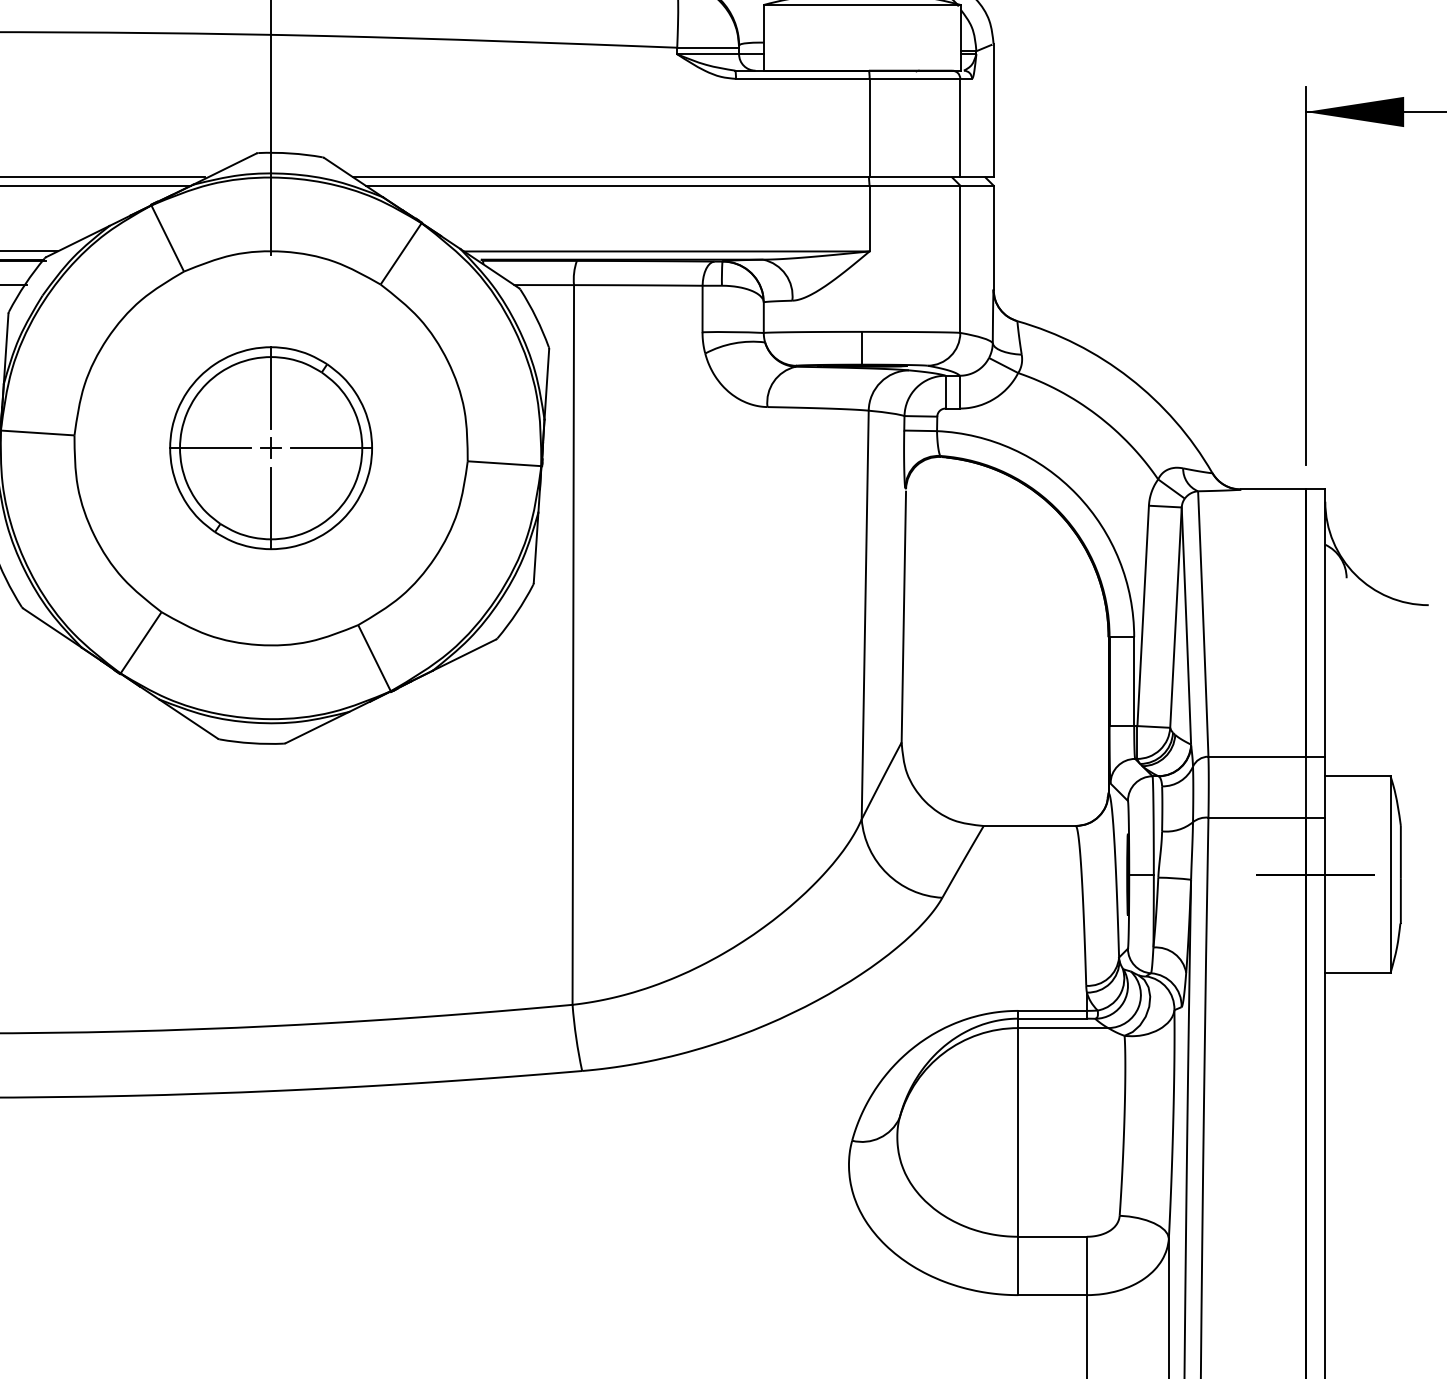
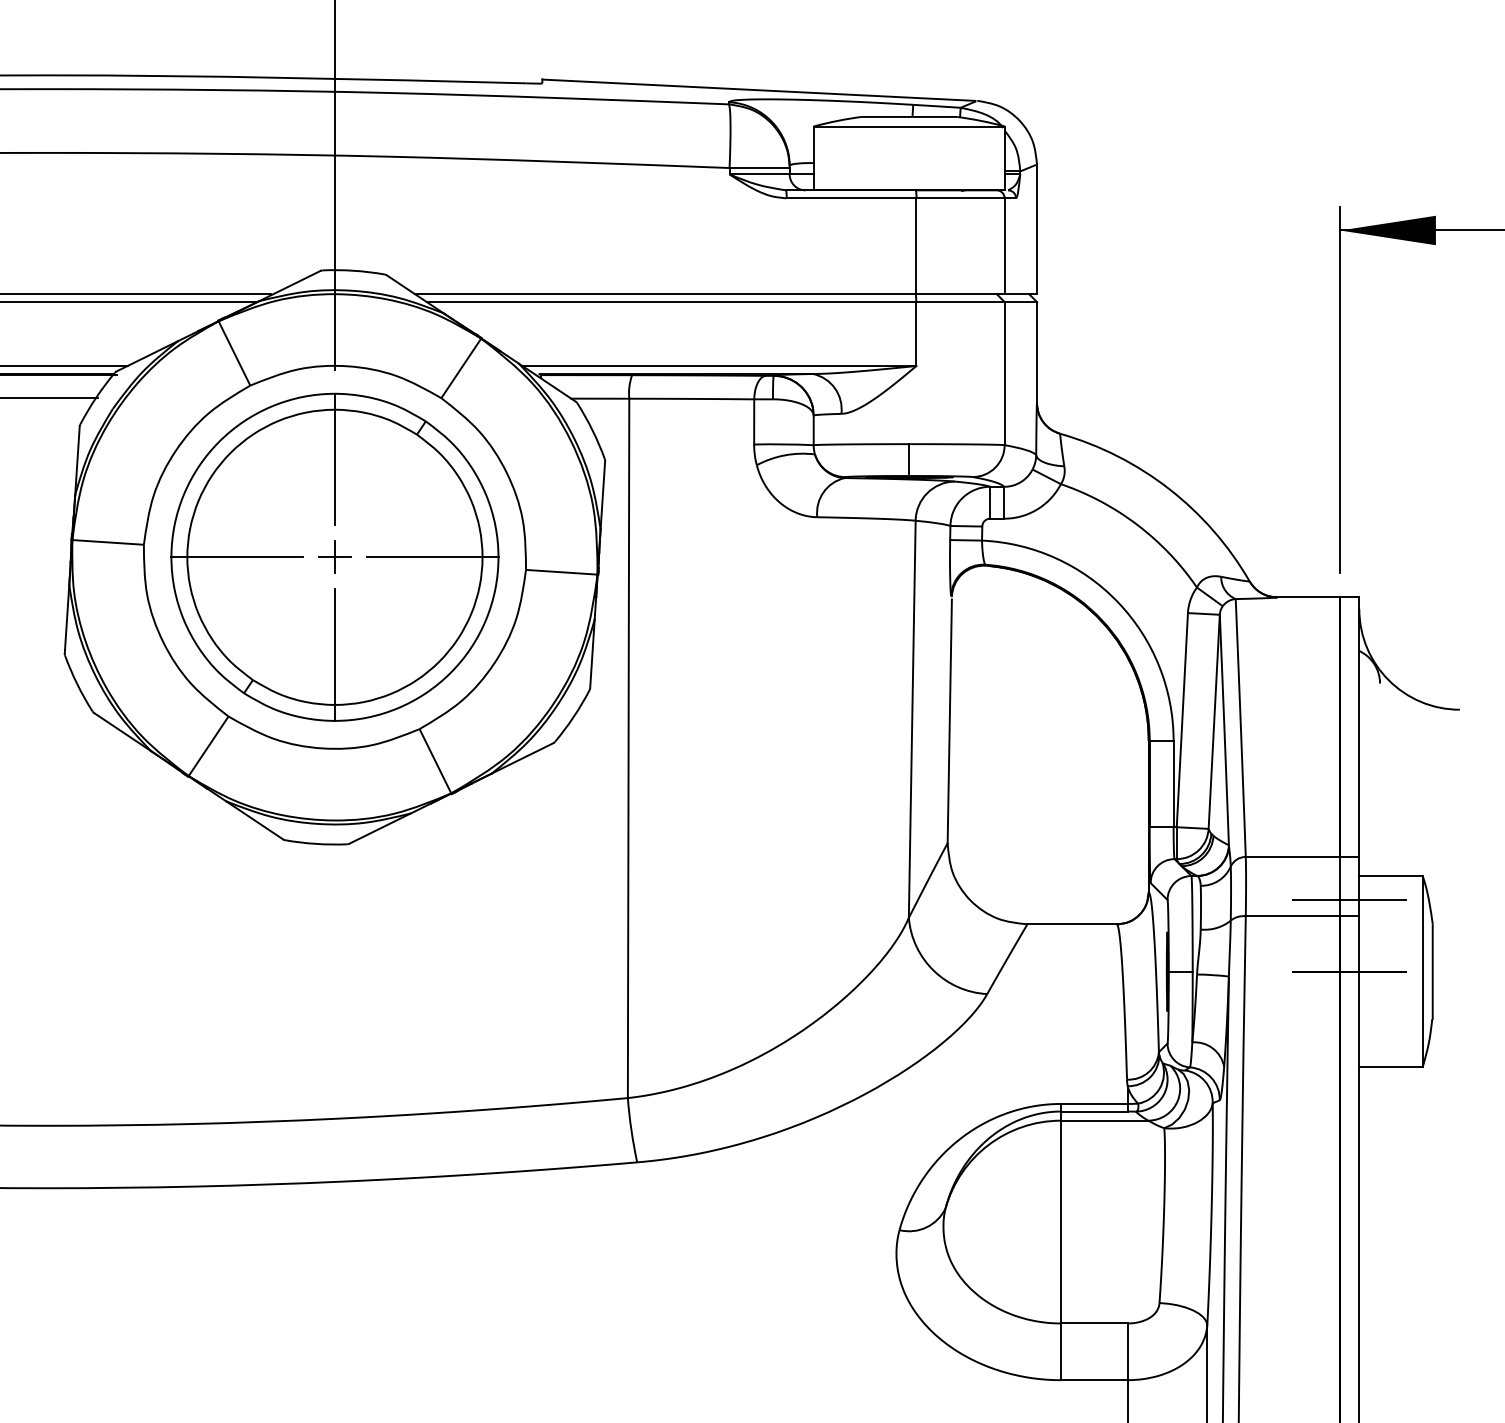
part: (270, 447) -> (334, 556), size x1.67
line: (1315, 801) -> (1349, 900), added

